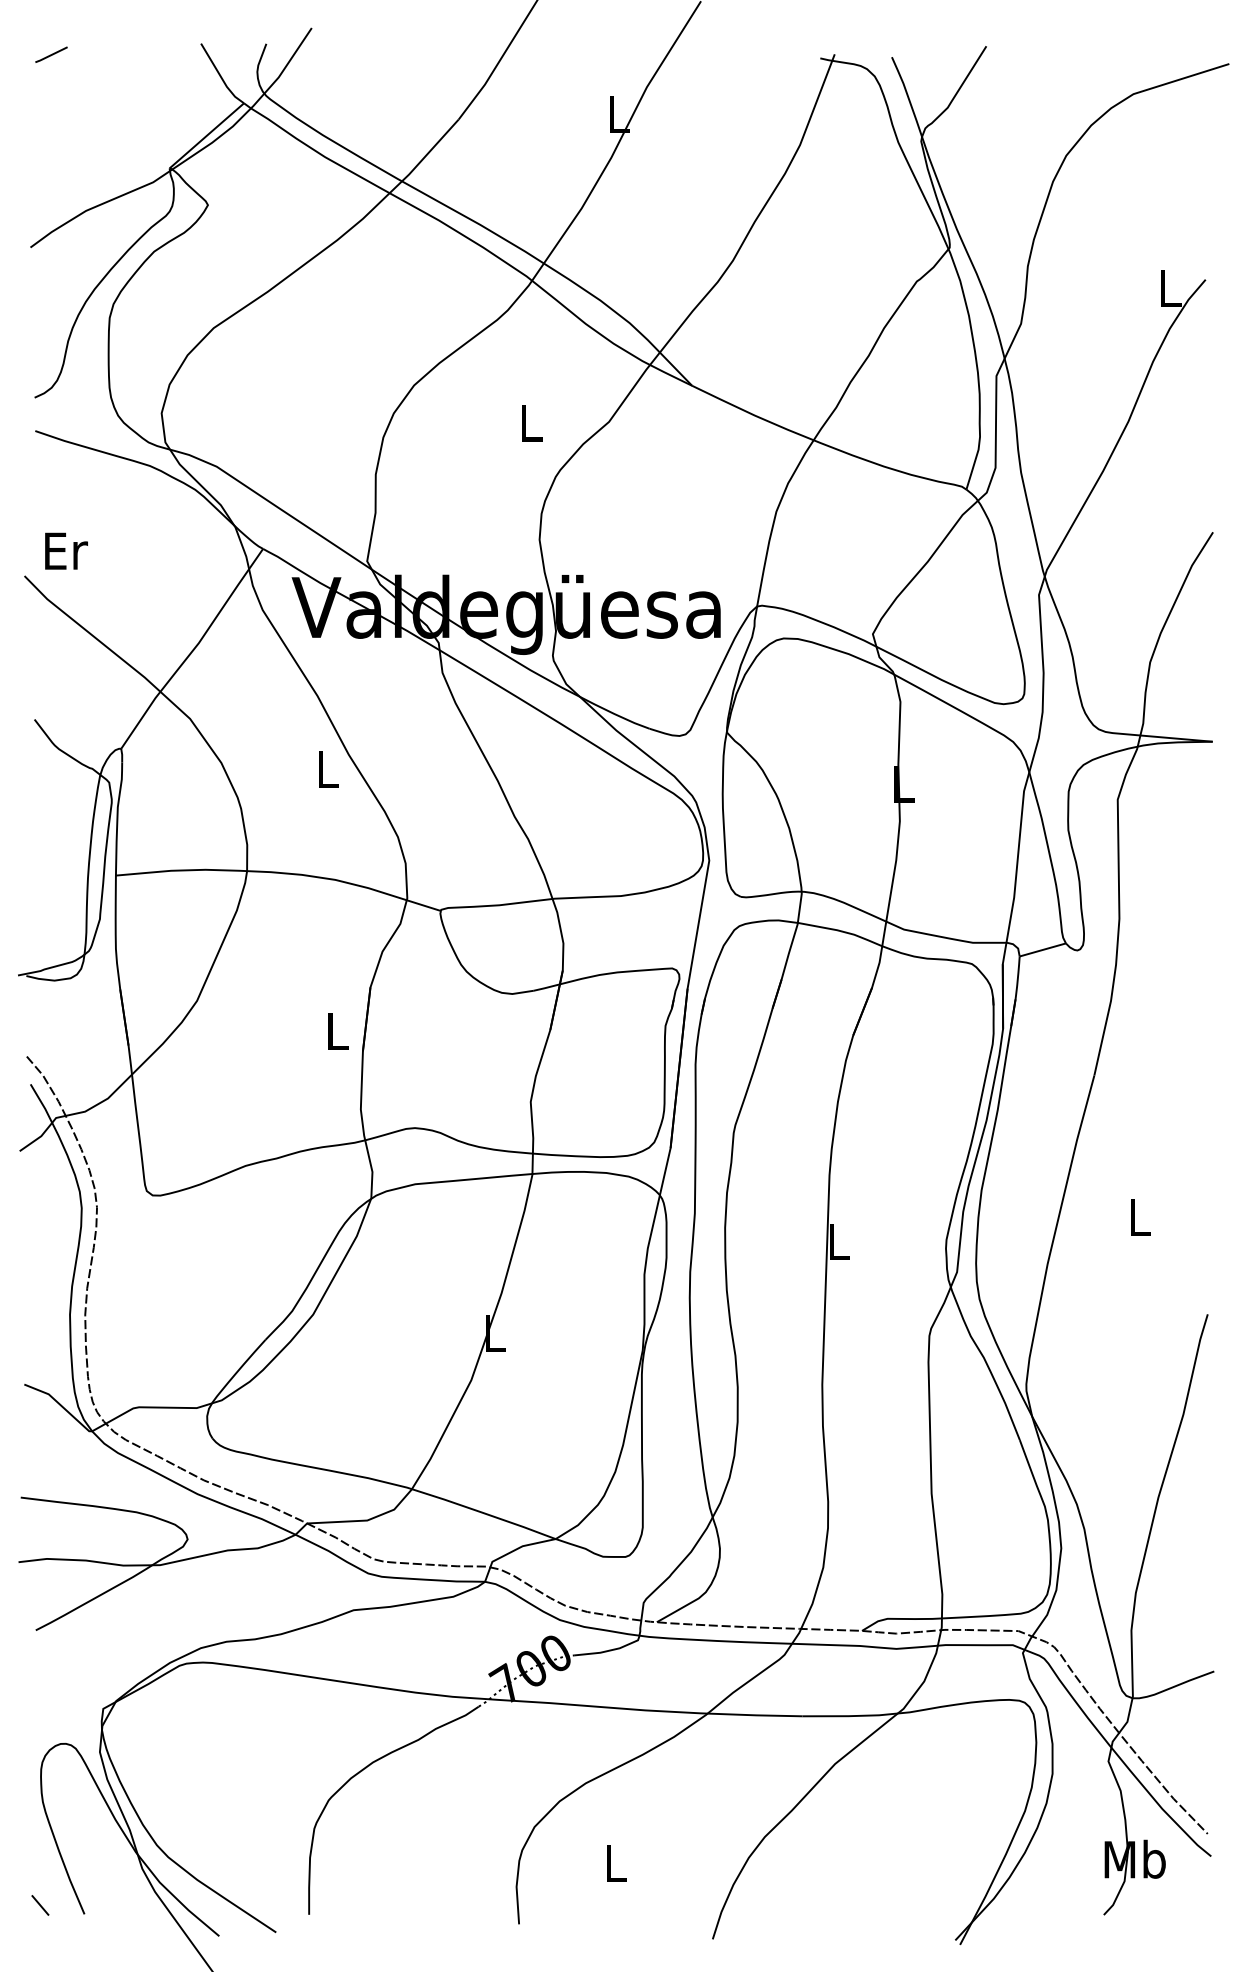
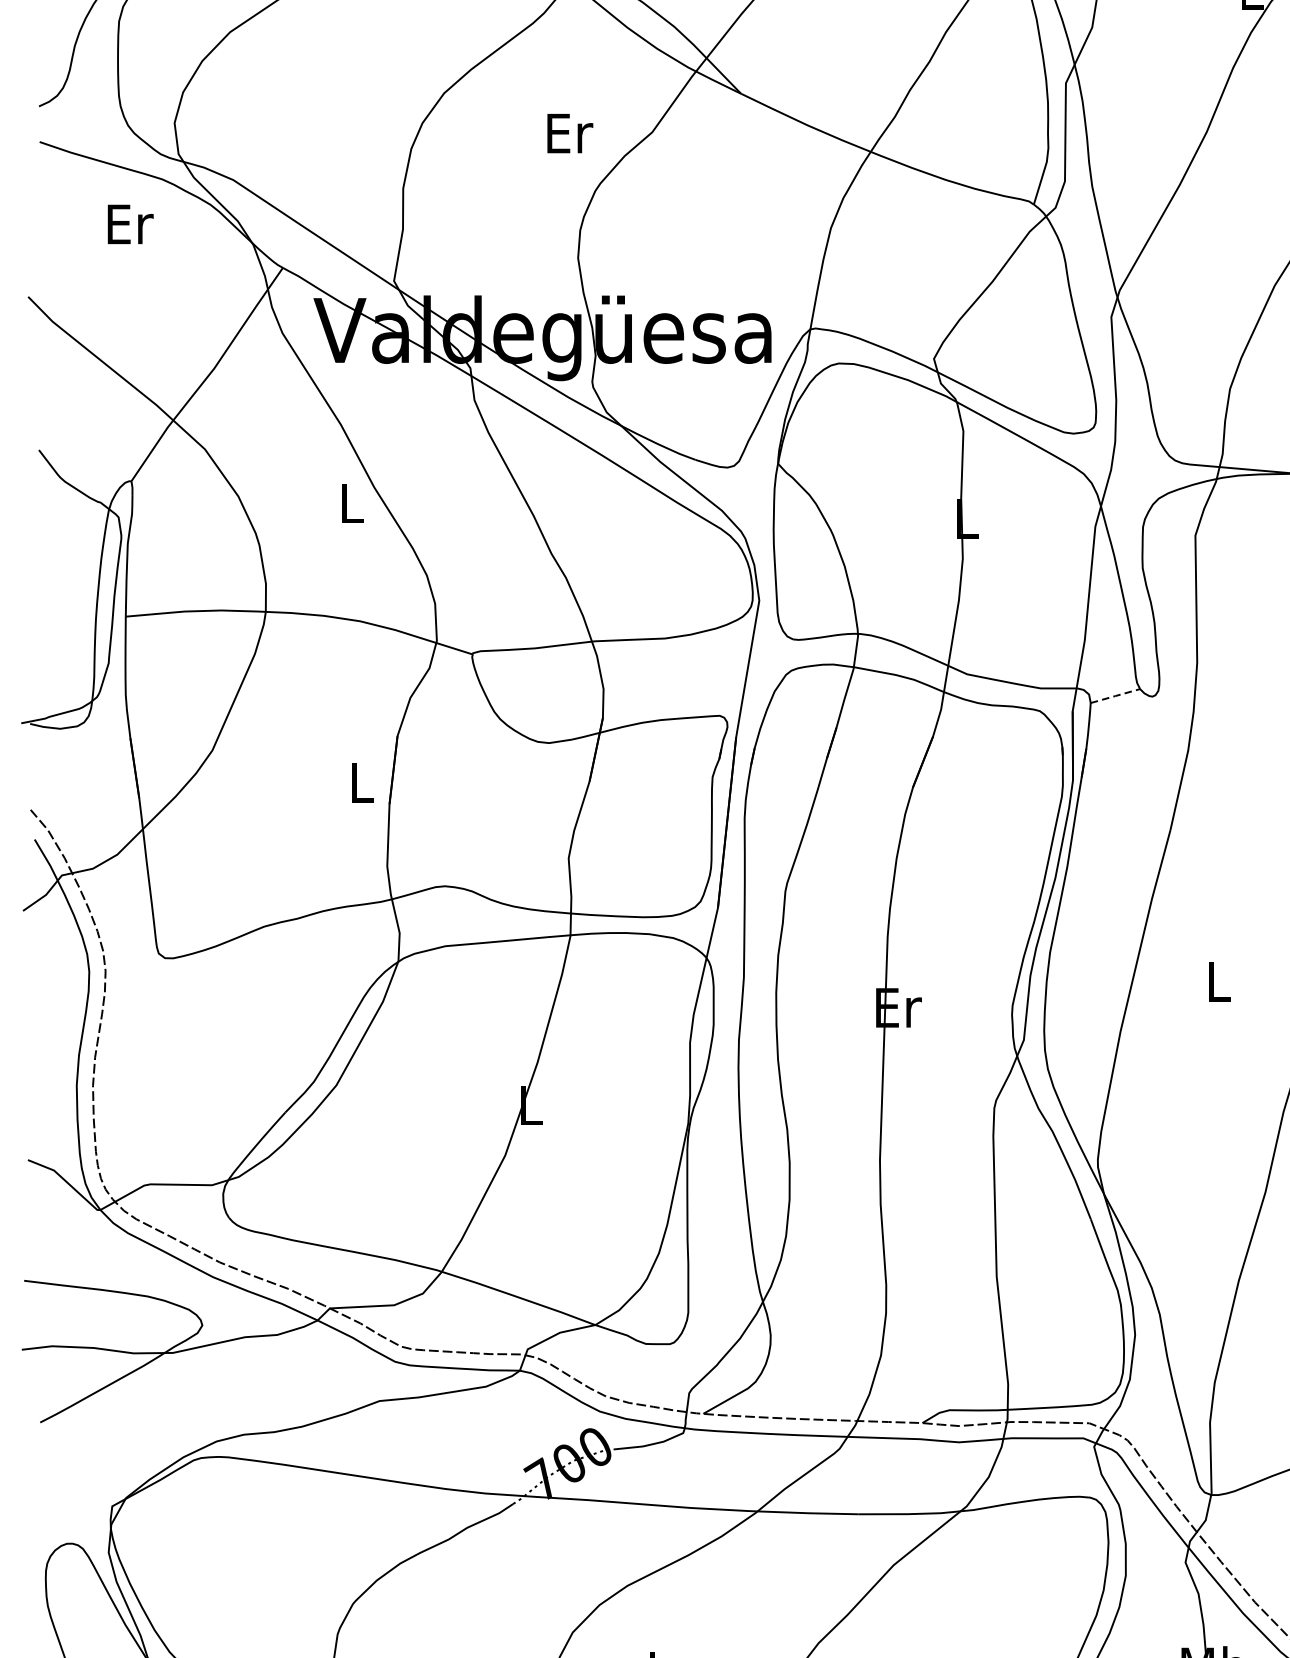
text: (531, 422) -> (569, 132), L -> Er
text: (66, 550) -> (130, 223), moved
line: (1042, 949) -> (1115, 695), solid -> dashed
text: (839, 1241) -> (898, 1007), L -> Er

